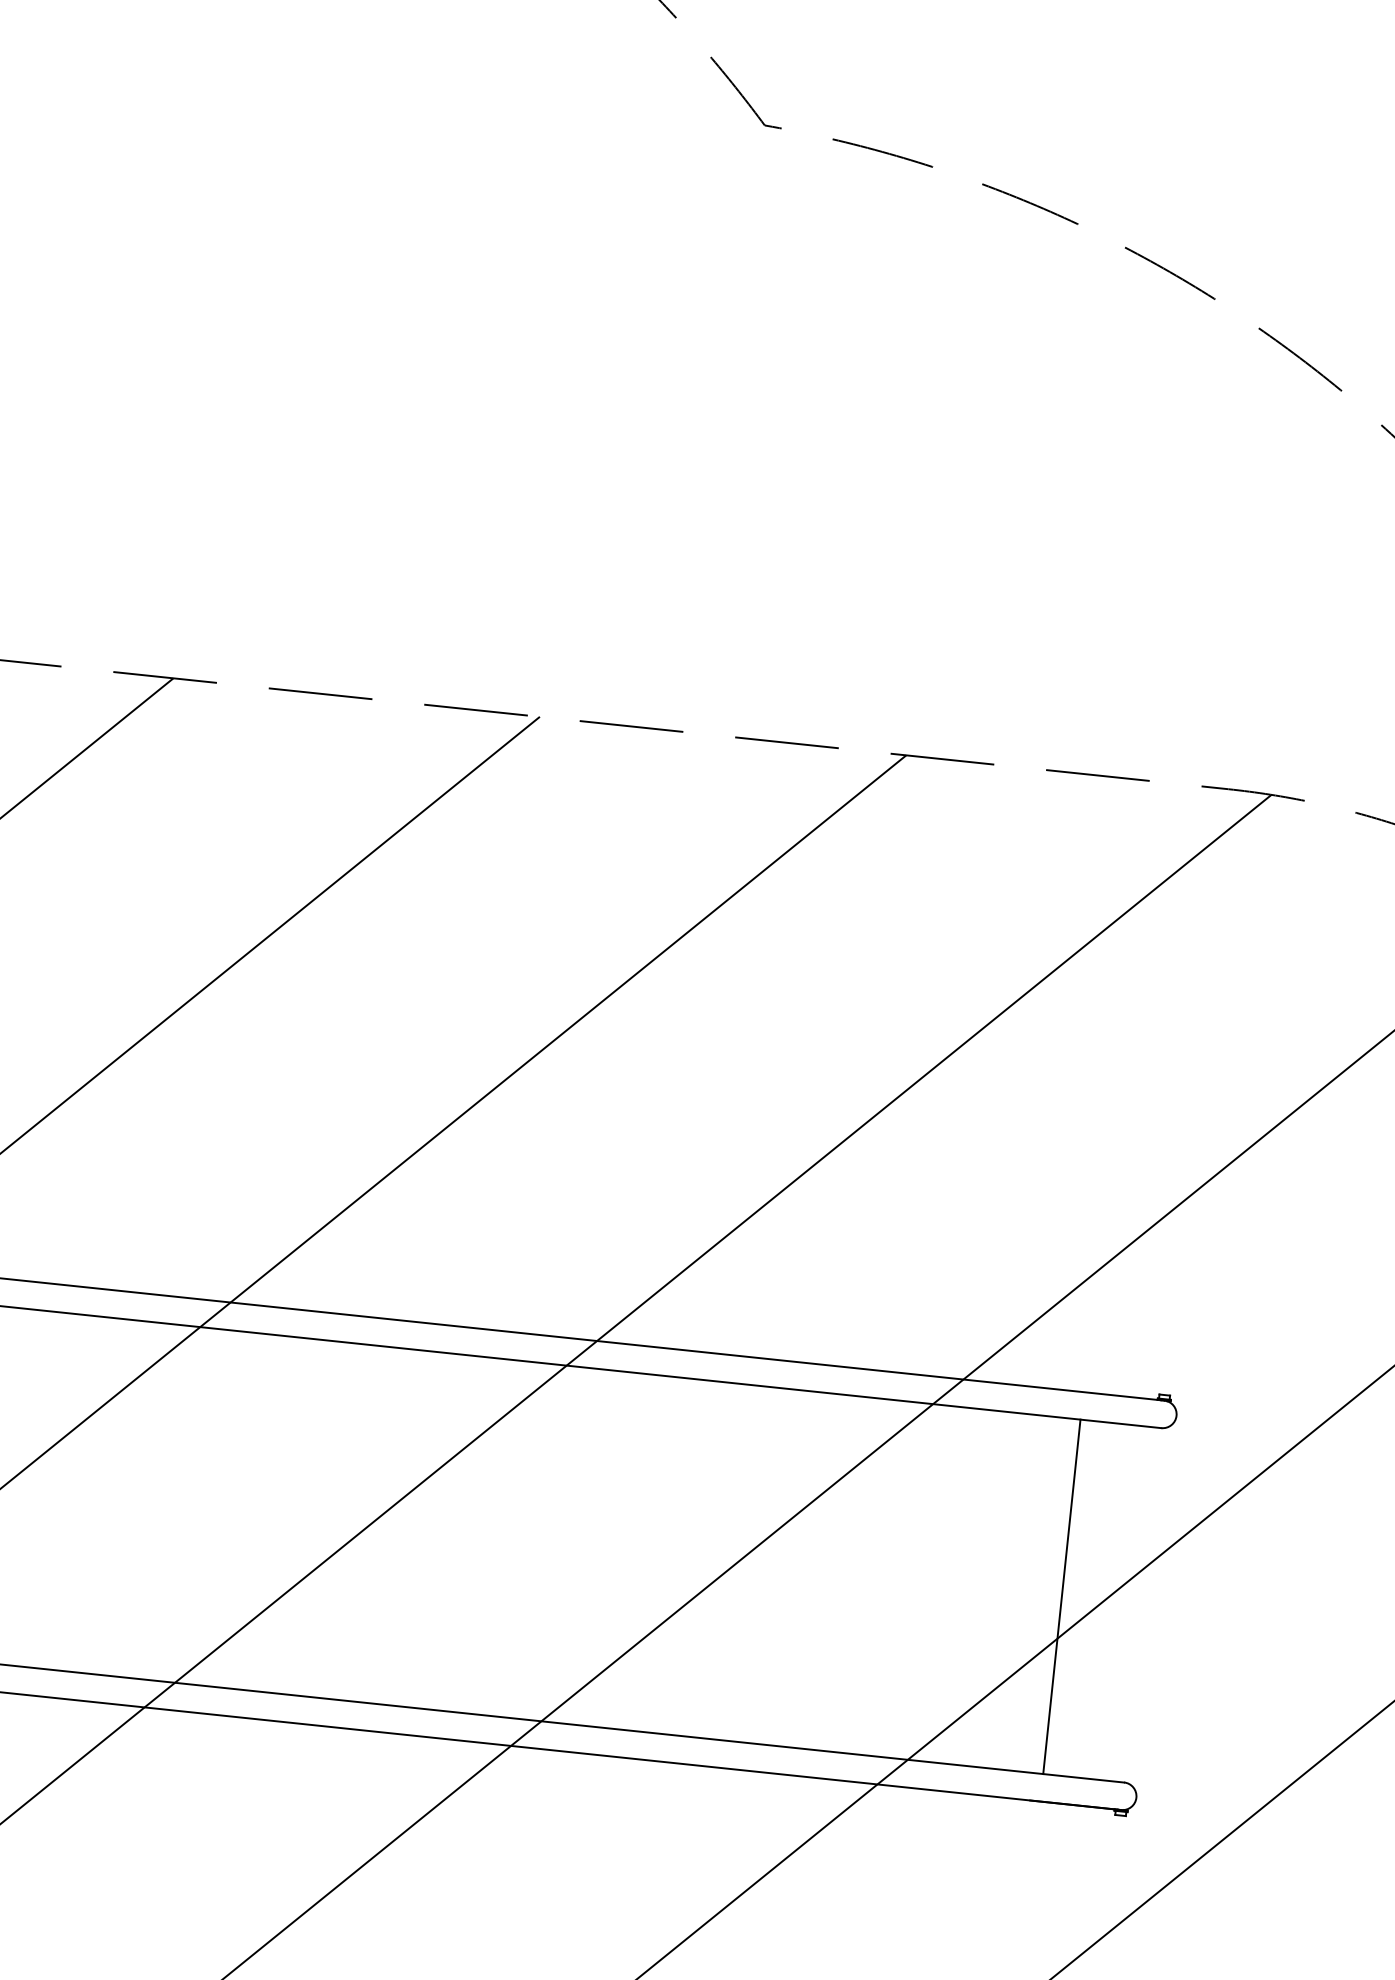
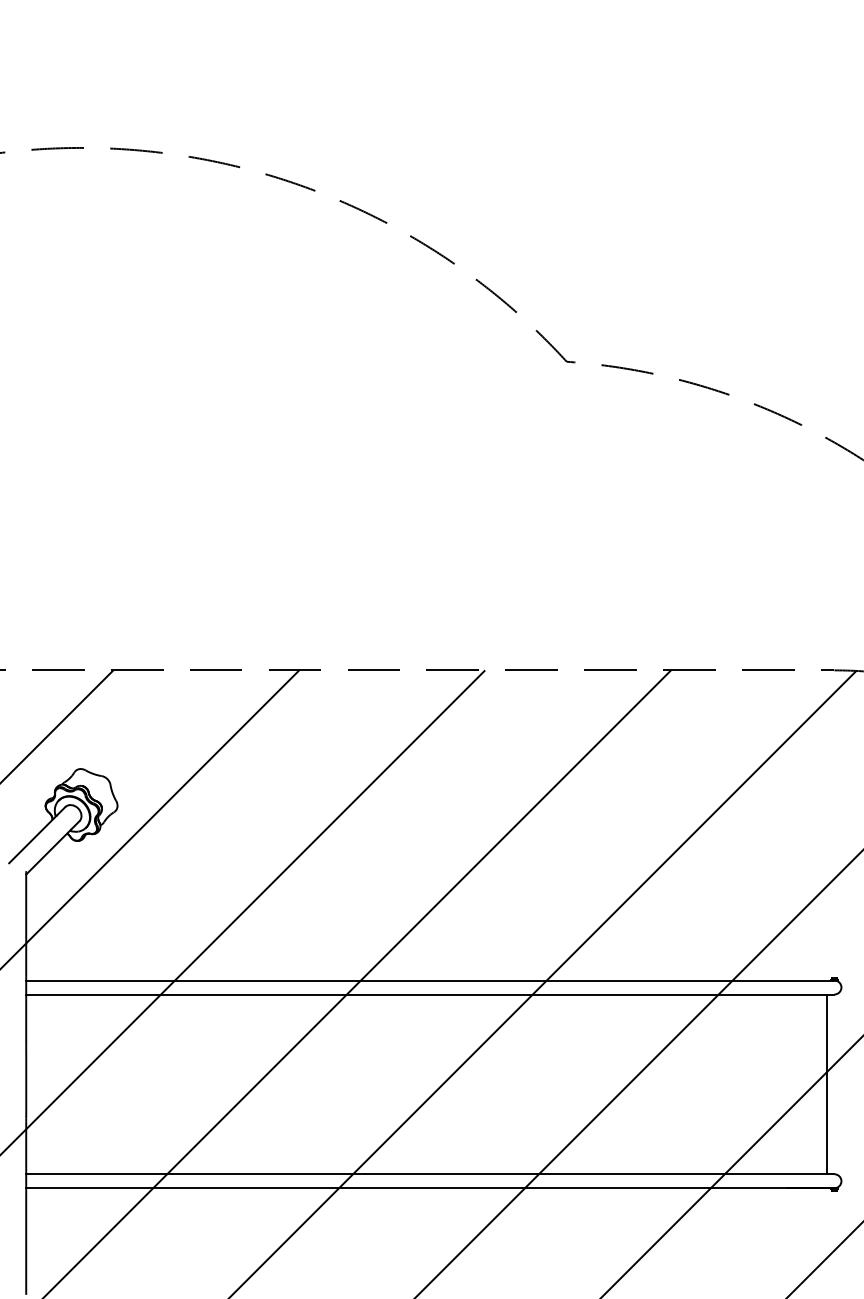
line: (1061, 1597) -> (827, 1084), moved

